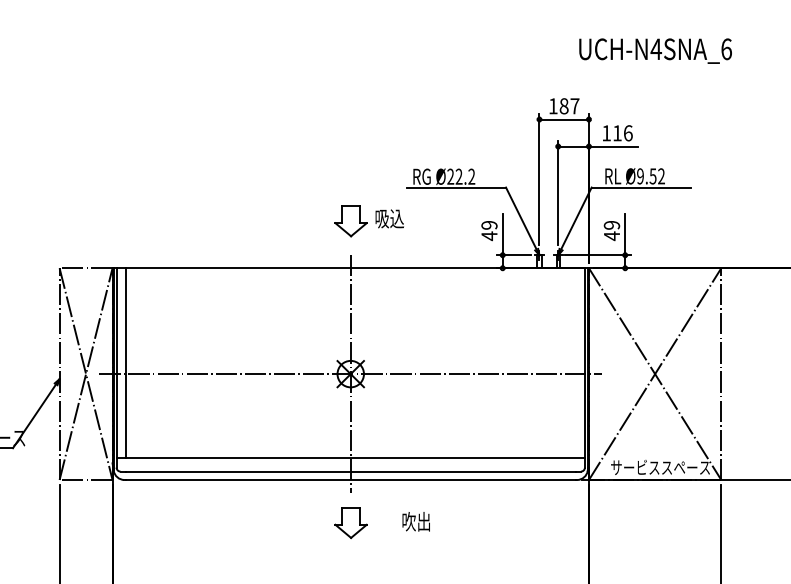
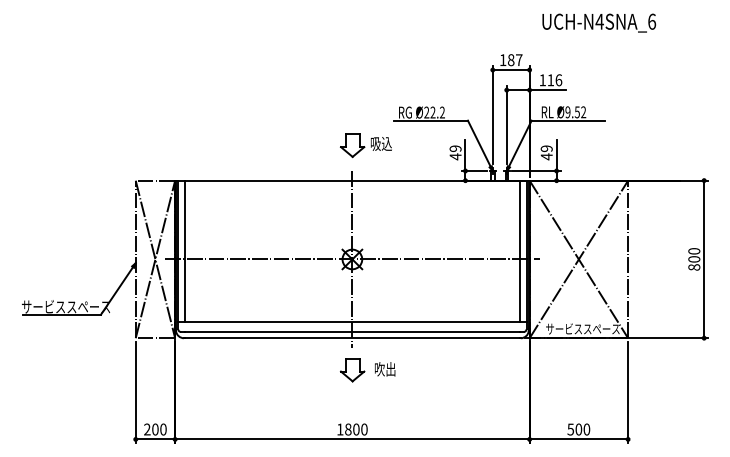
text: (655, 50) -> (599, 22), moved
line: (575, 362) -> (519, 250), added
text: (416, 521) -> (385, 369), moved

